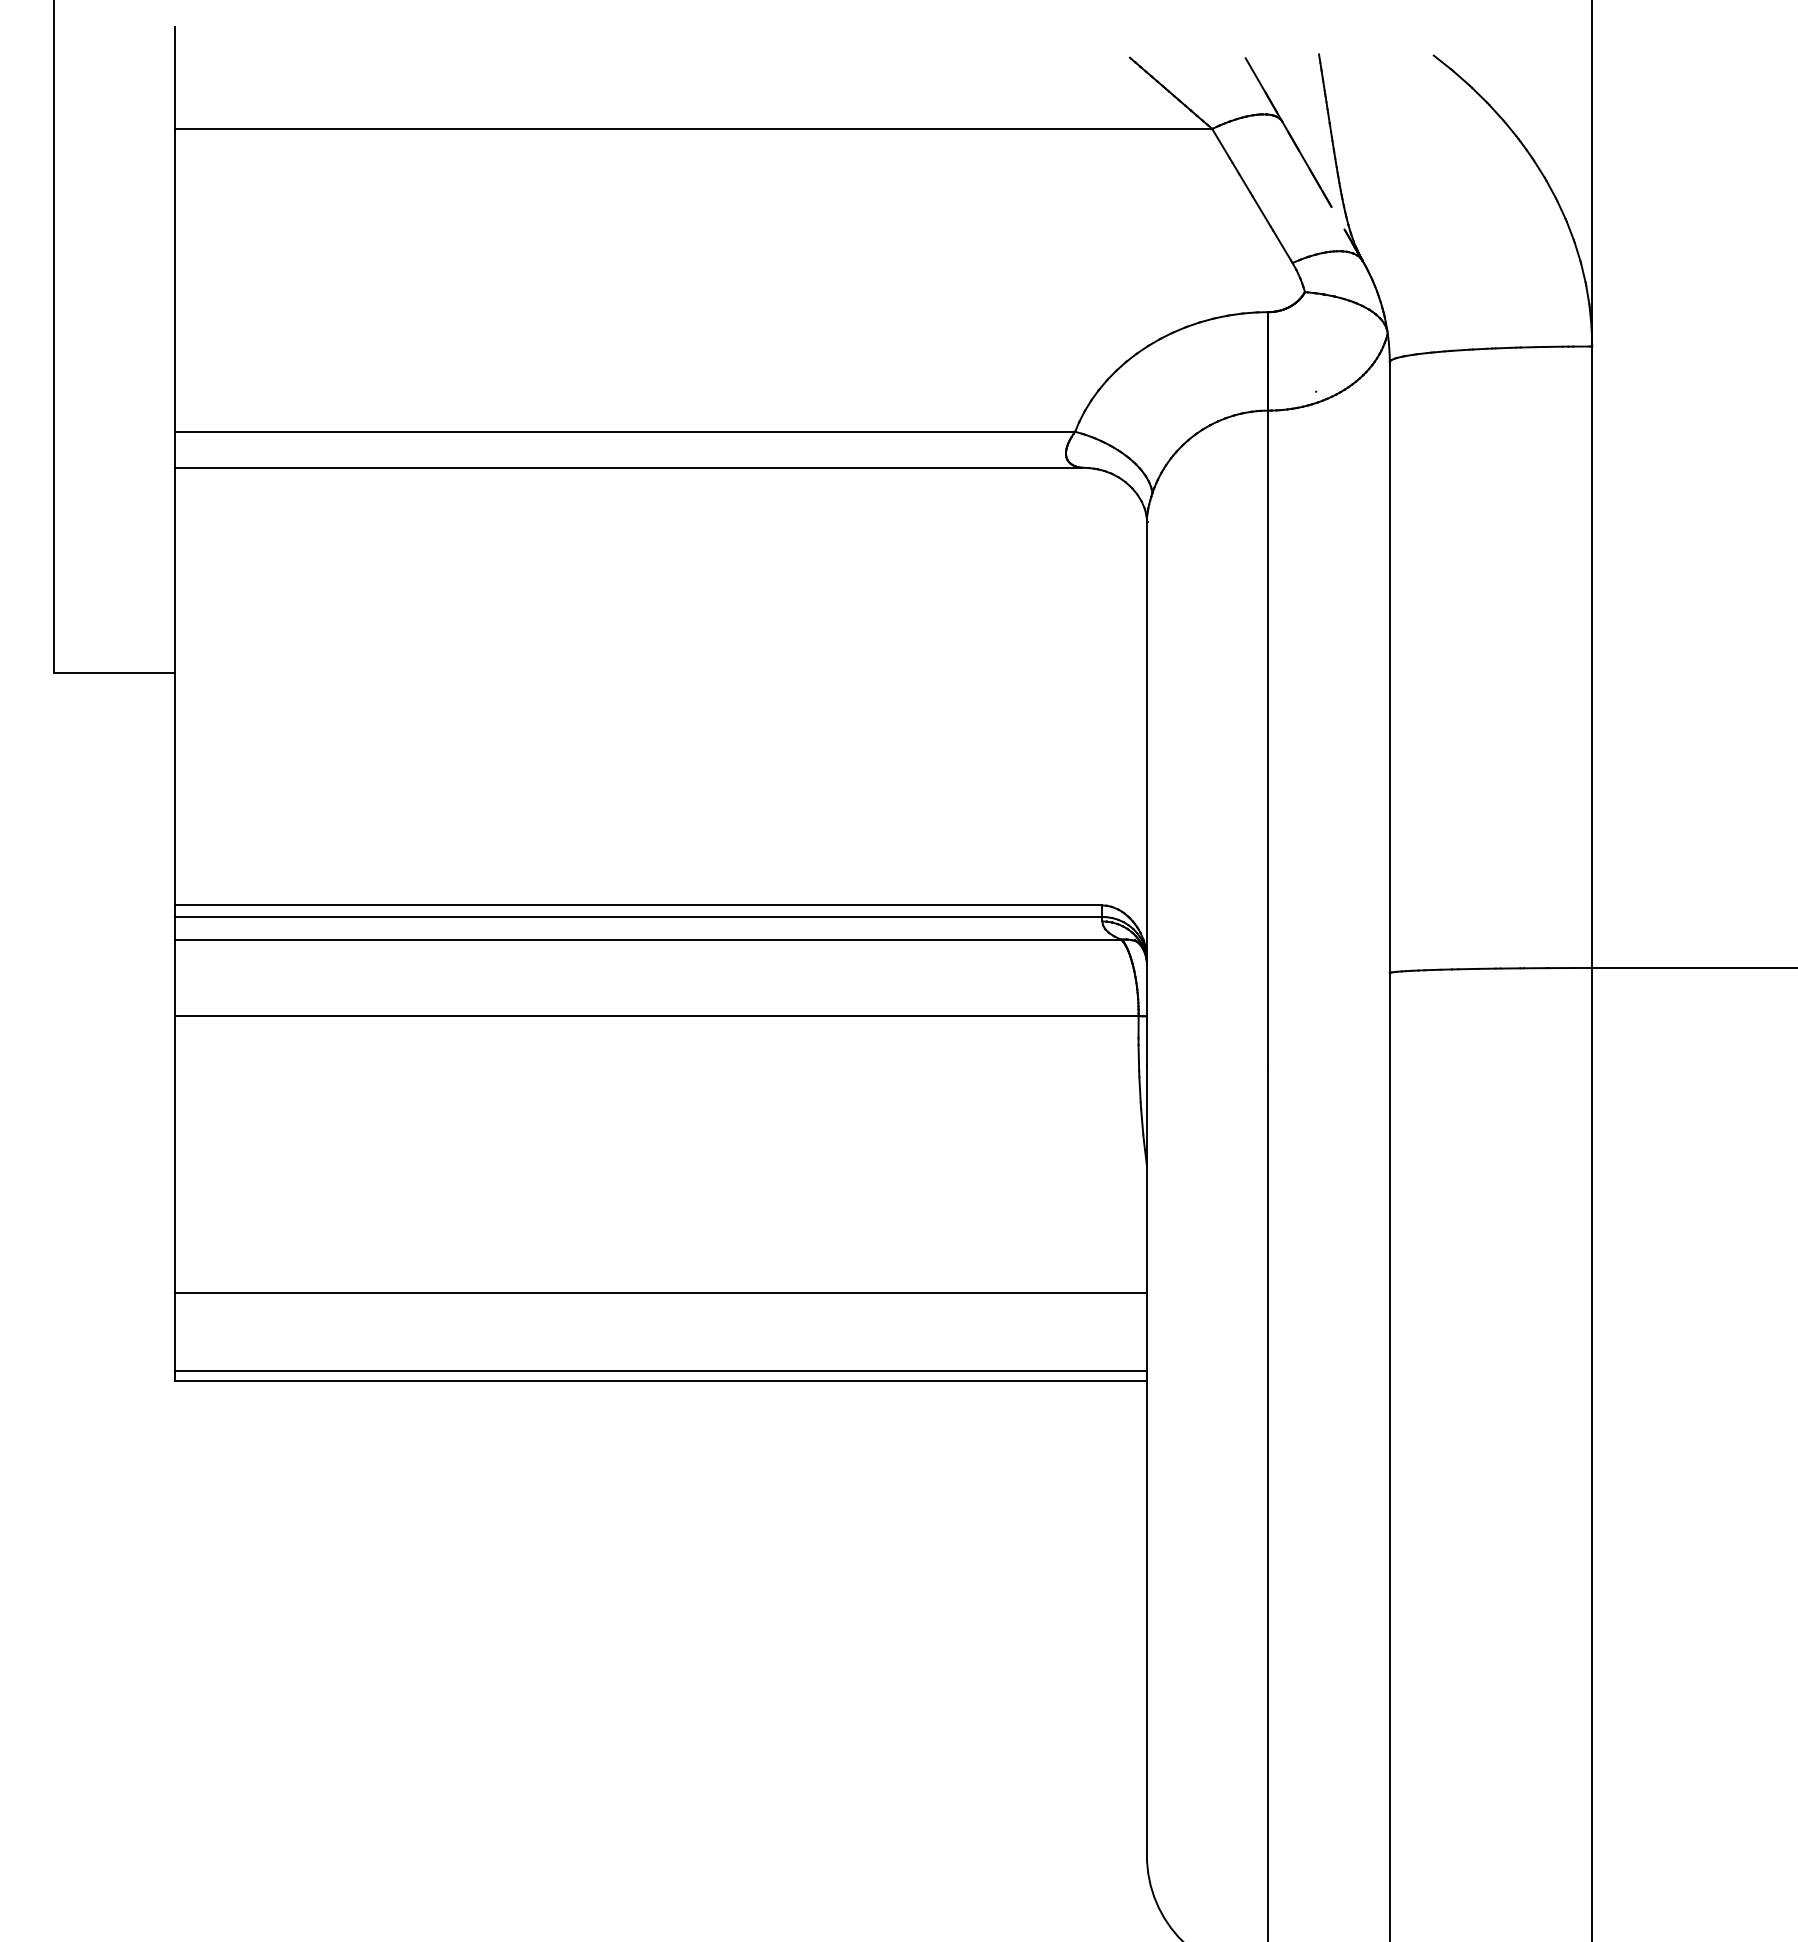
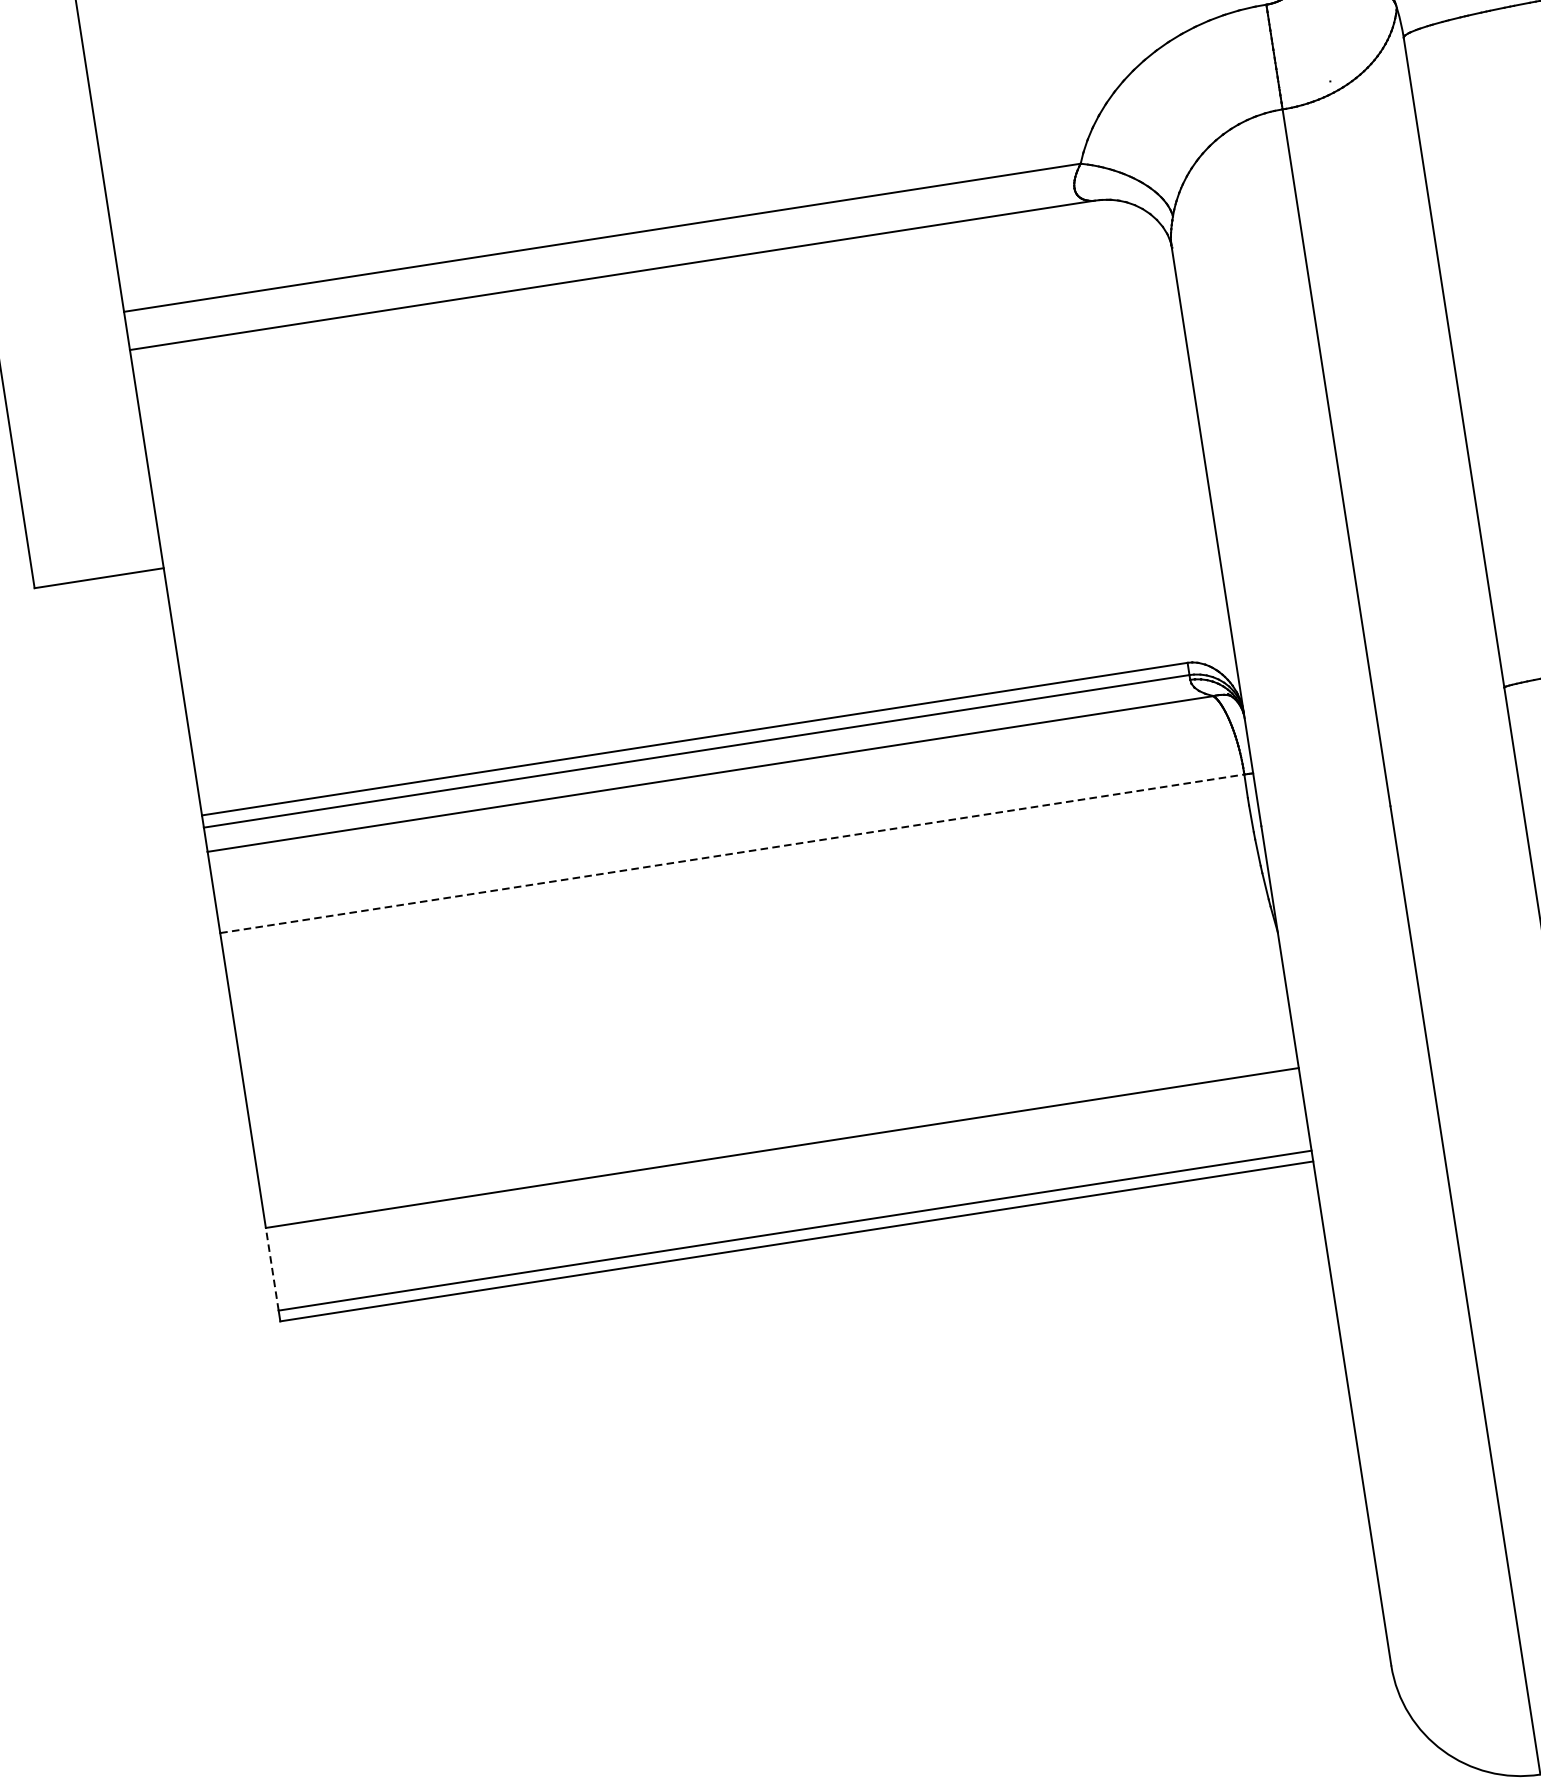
line: (657, 1016) -> (732, 854), solid -> dashed
line: (175, 1332) -> (272, 1269), solid -> dashed

